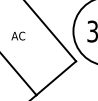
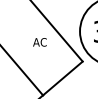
text: (18, 35) -> (40, 41), moved

